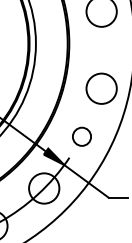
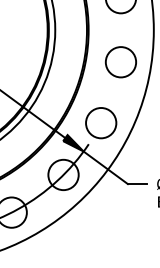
circle: (101, 89) -> (120, 62), moved
circle: (82, 137) -> (101, 123), size x1.67

